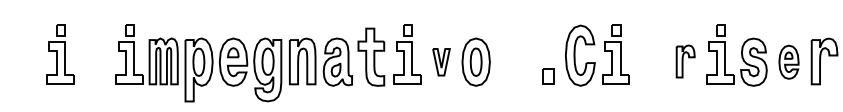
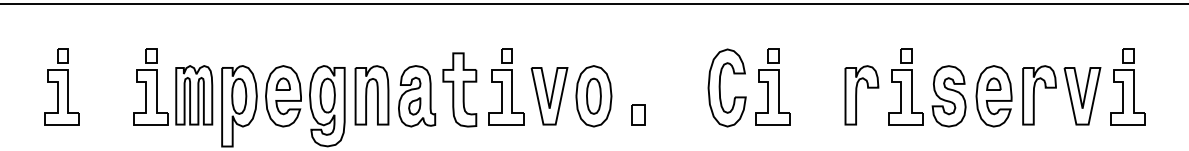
part: (685, 61) -> (861, 95), size x1.43
part: (441, 62) -> (549, 96), size x1.67
part: (788, 62) -> (993, 96), size x1.43
part: (548, 76) -> (638, 114), moved

